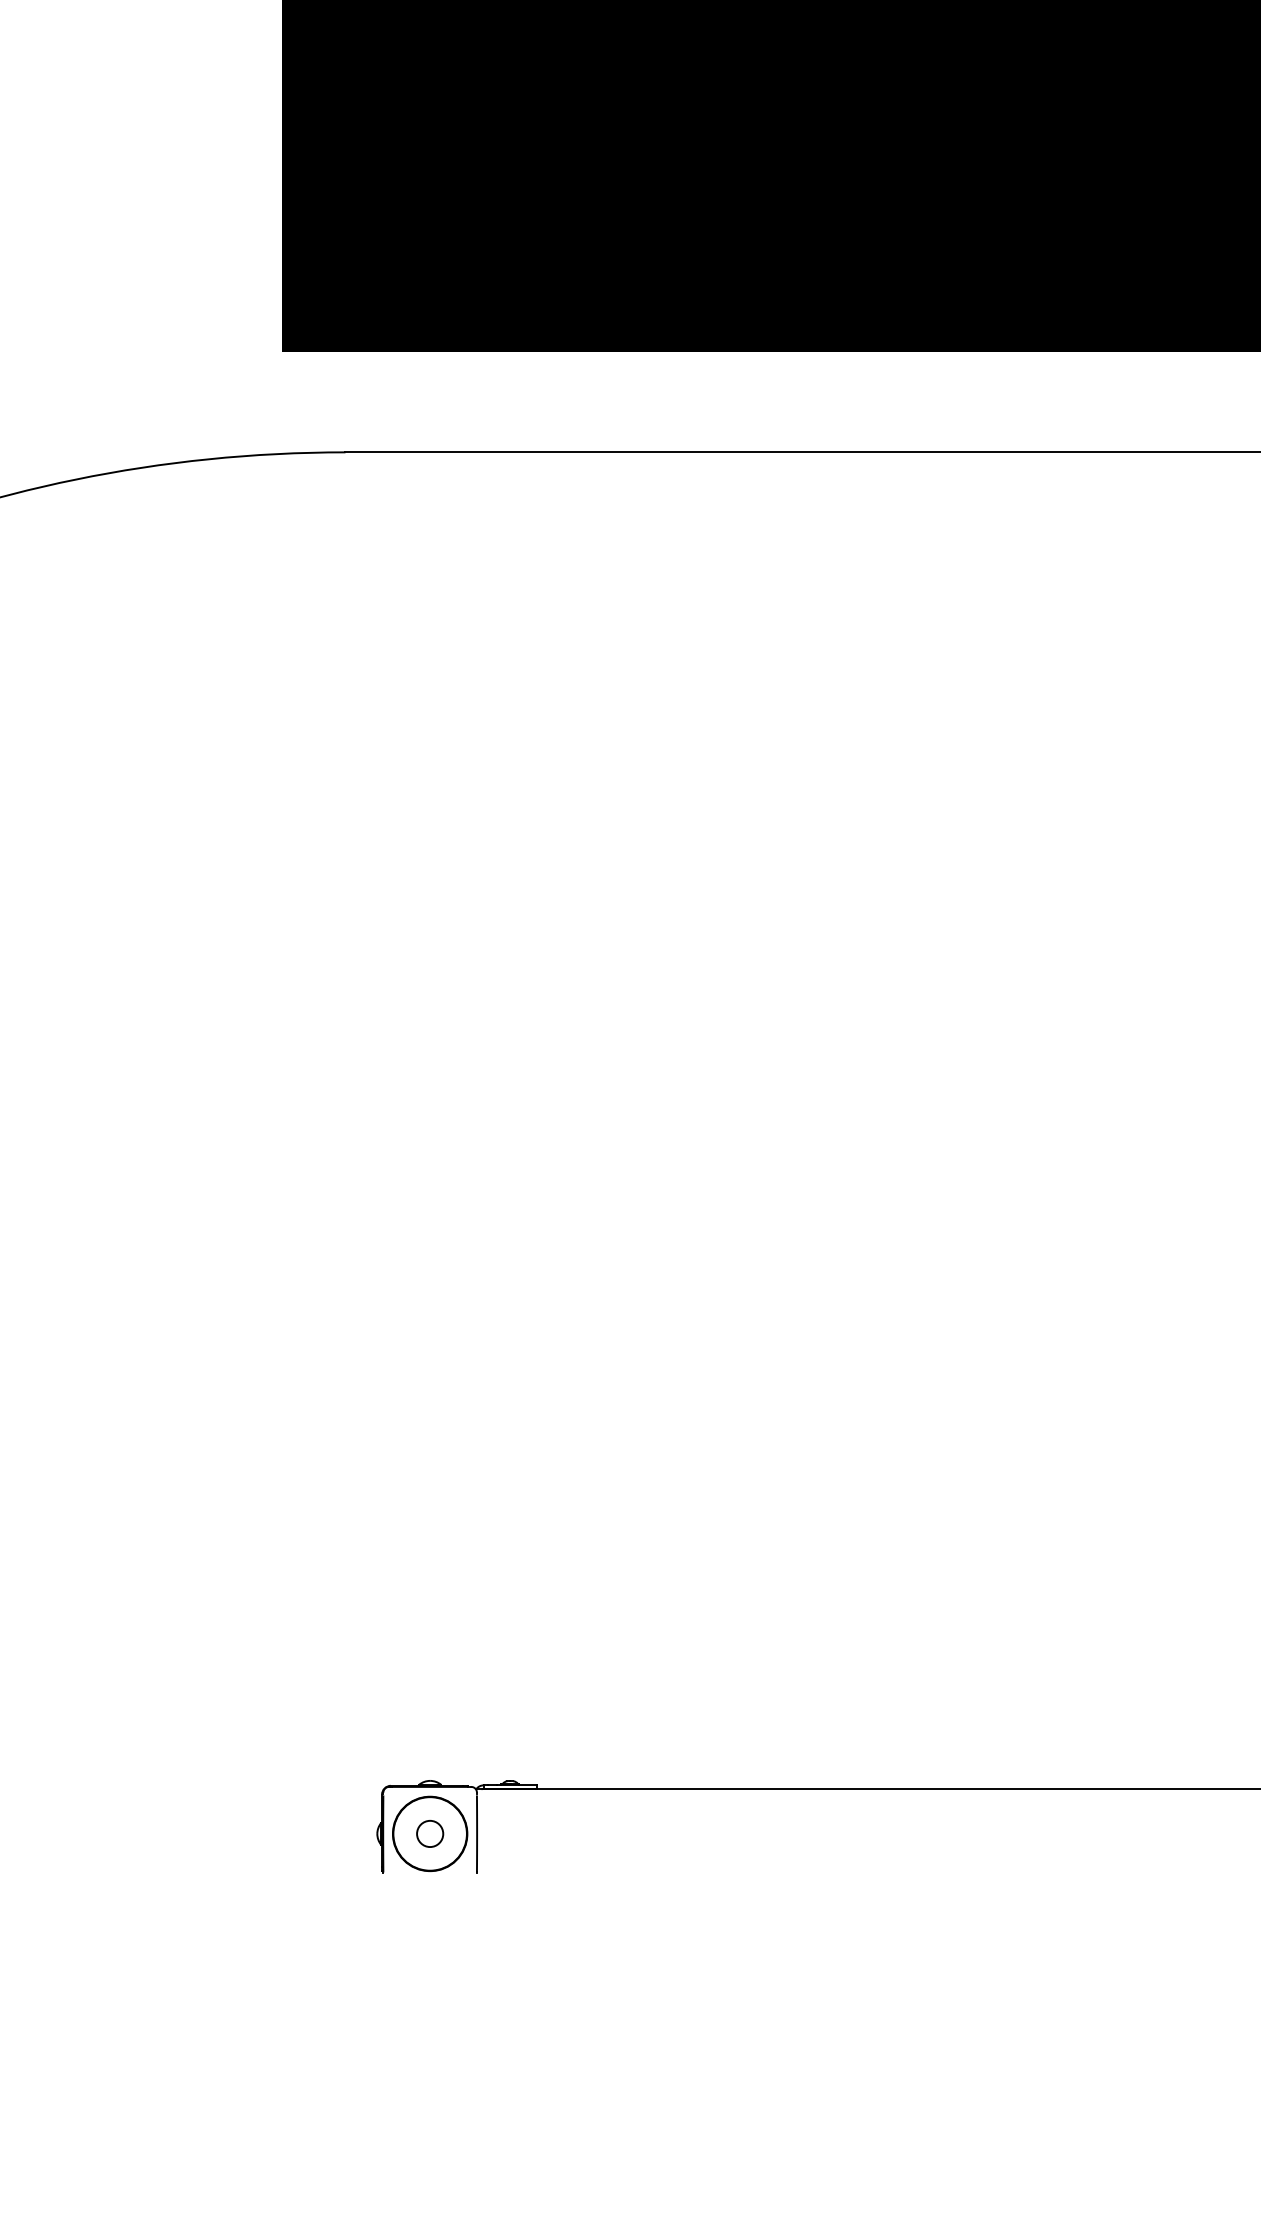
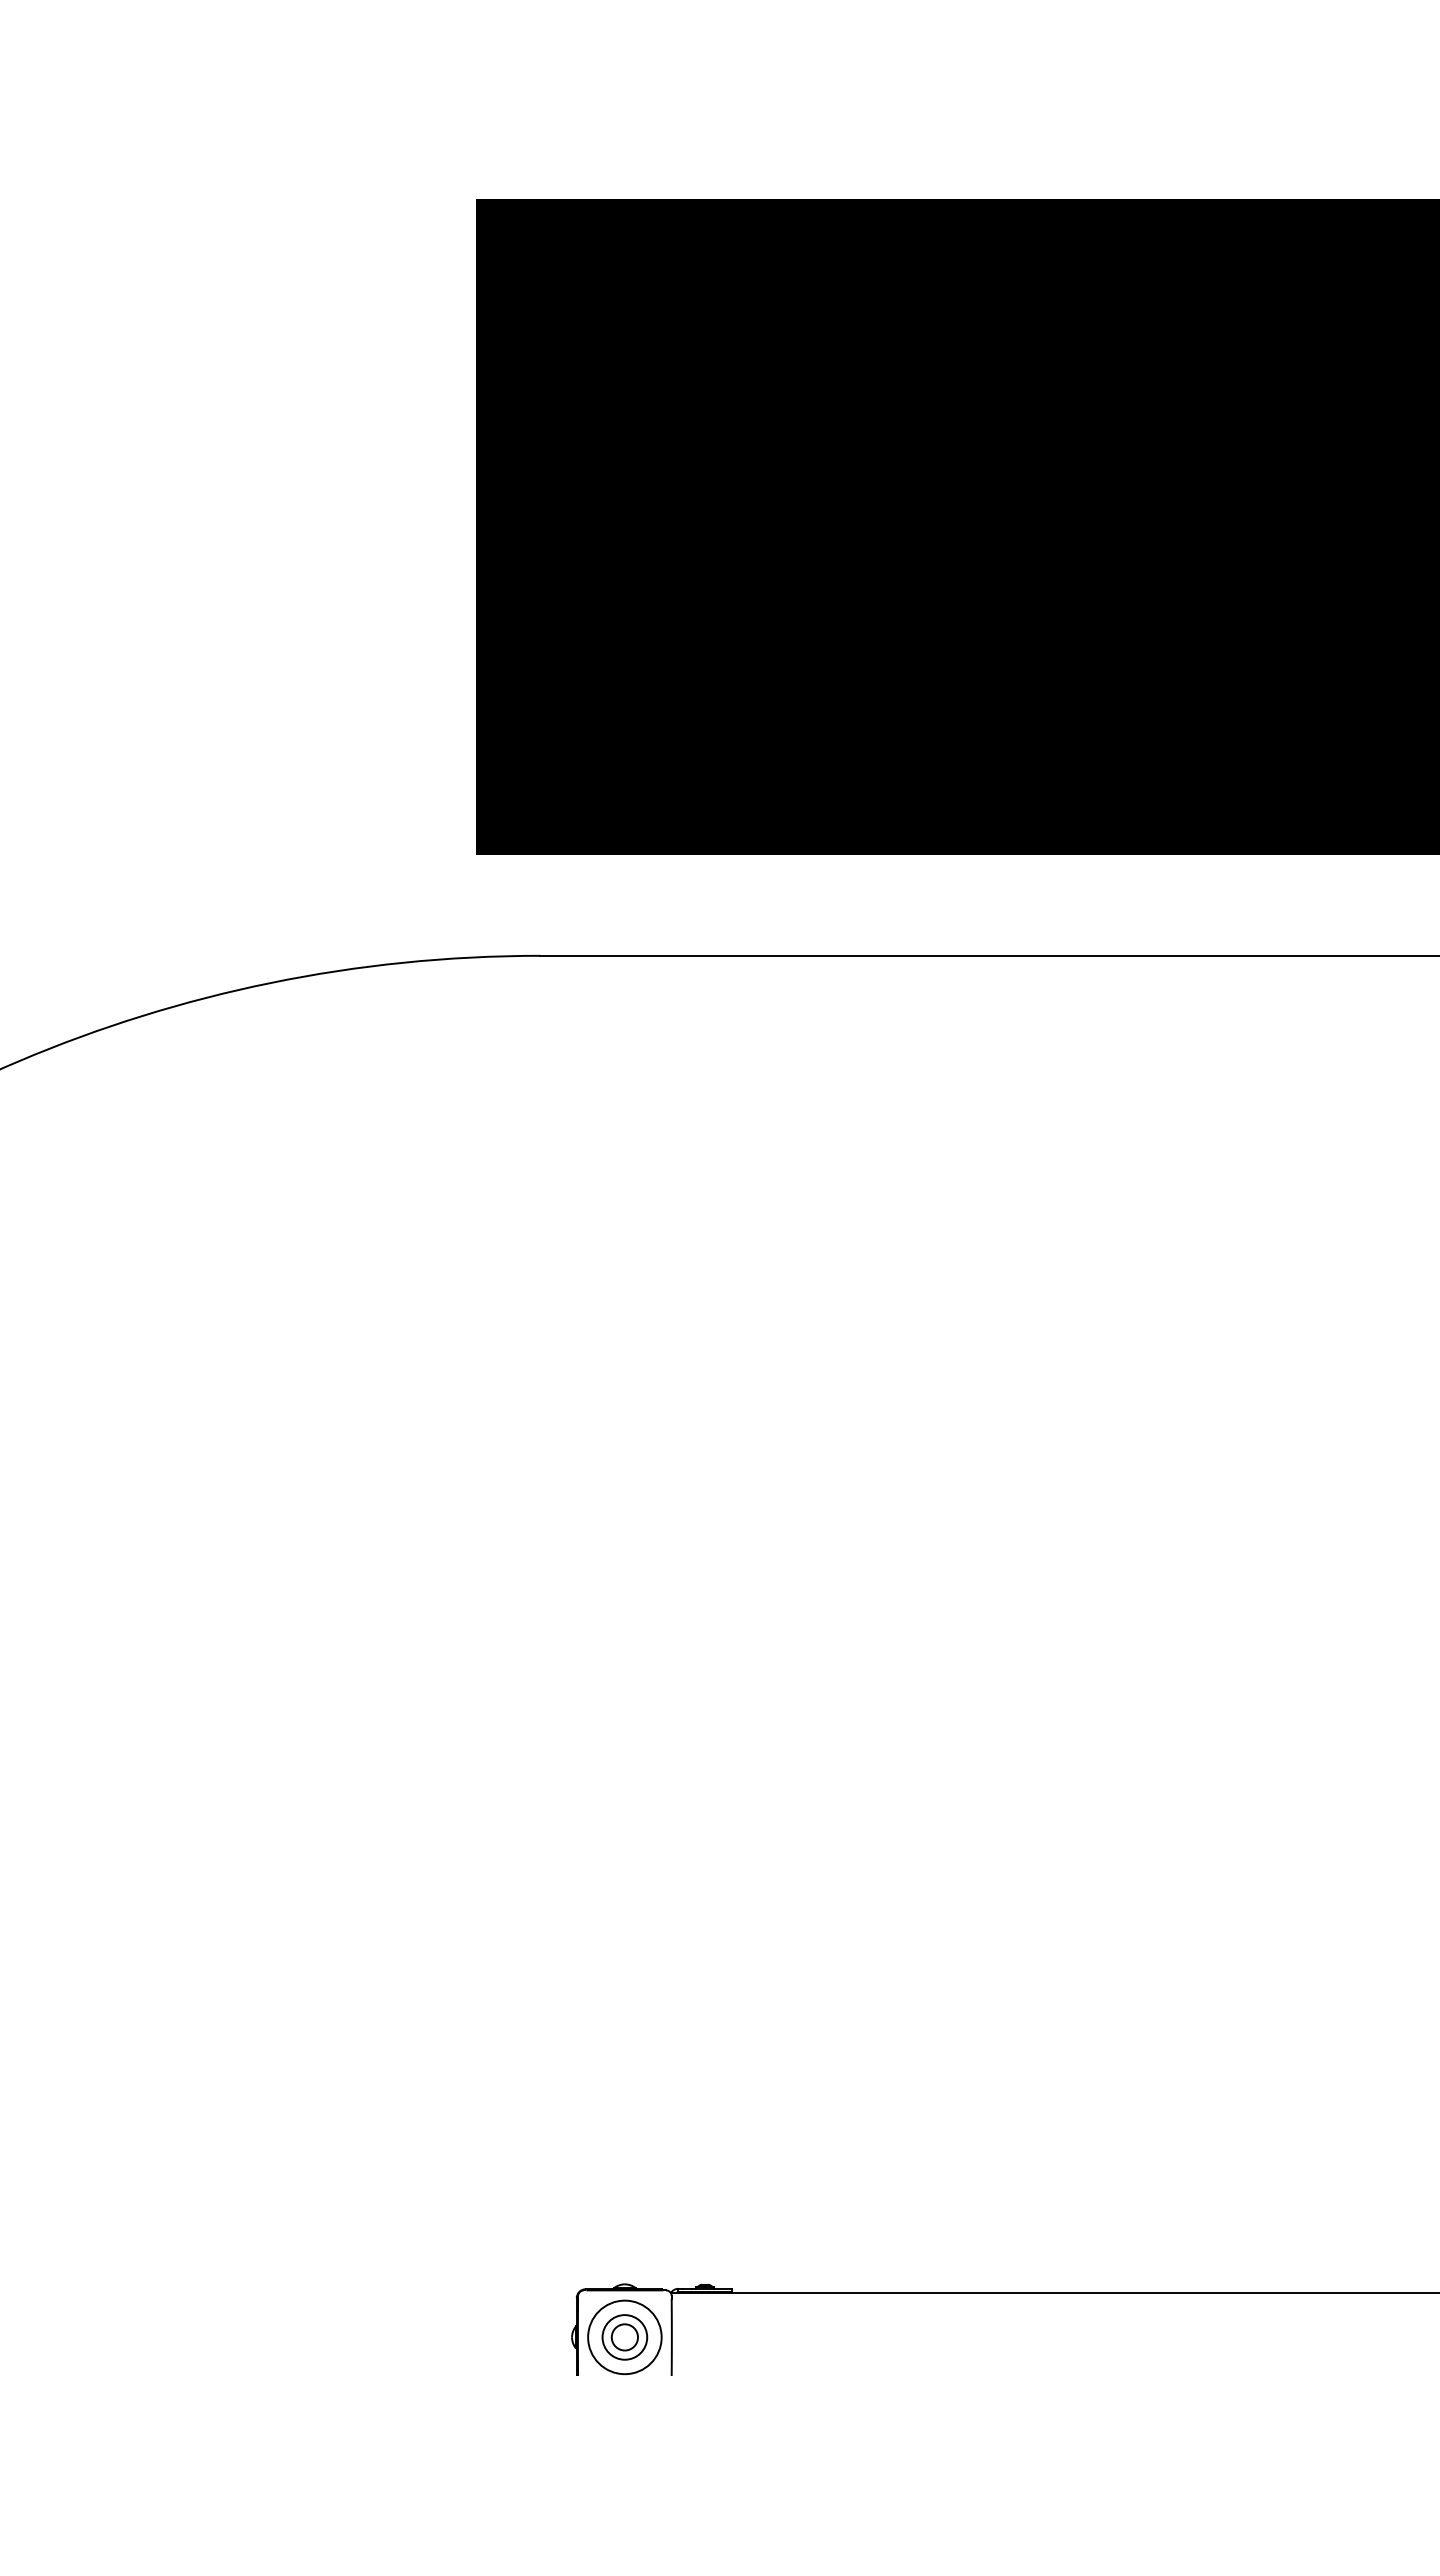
circle: (429, 1834) -> (624, 2337), size x0.6

